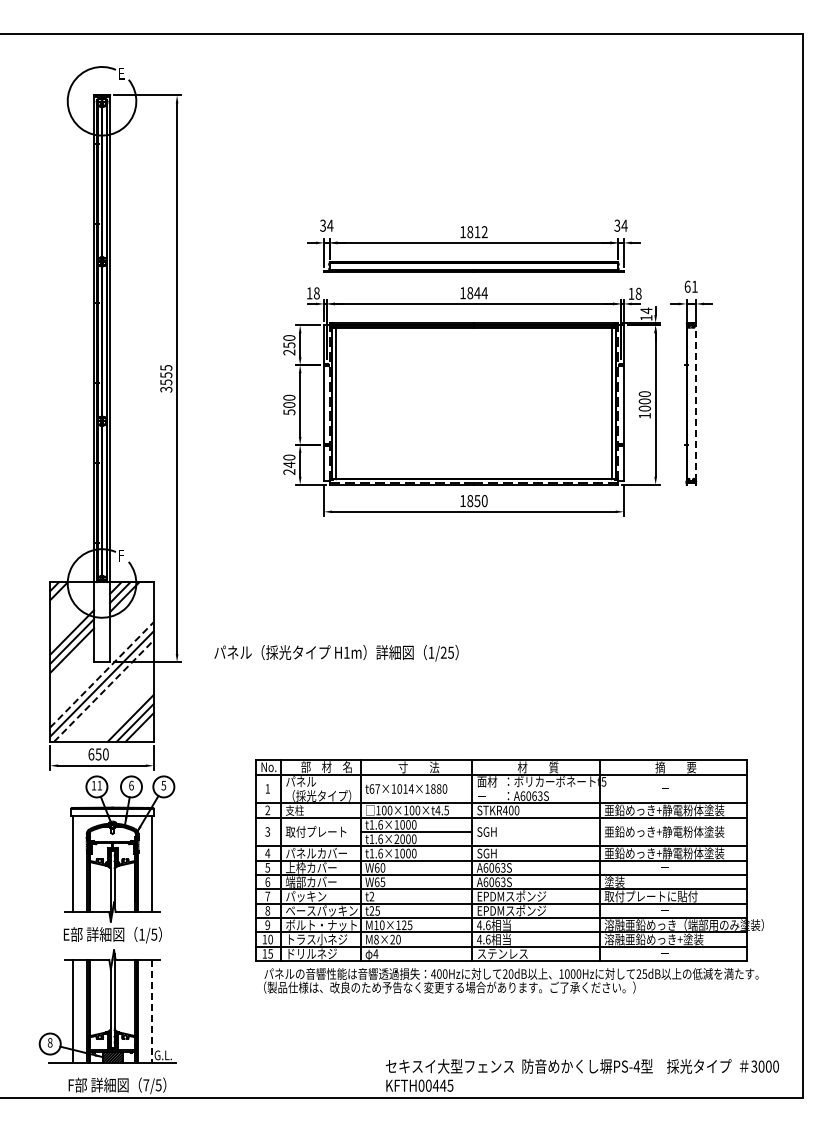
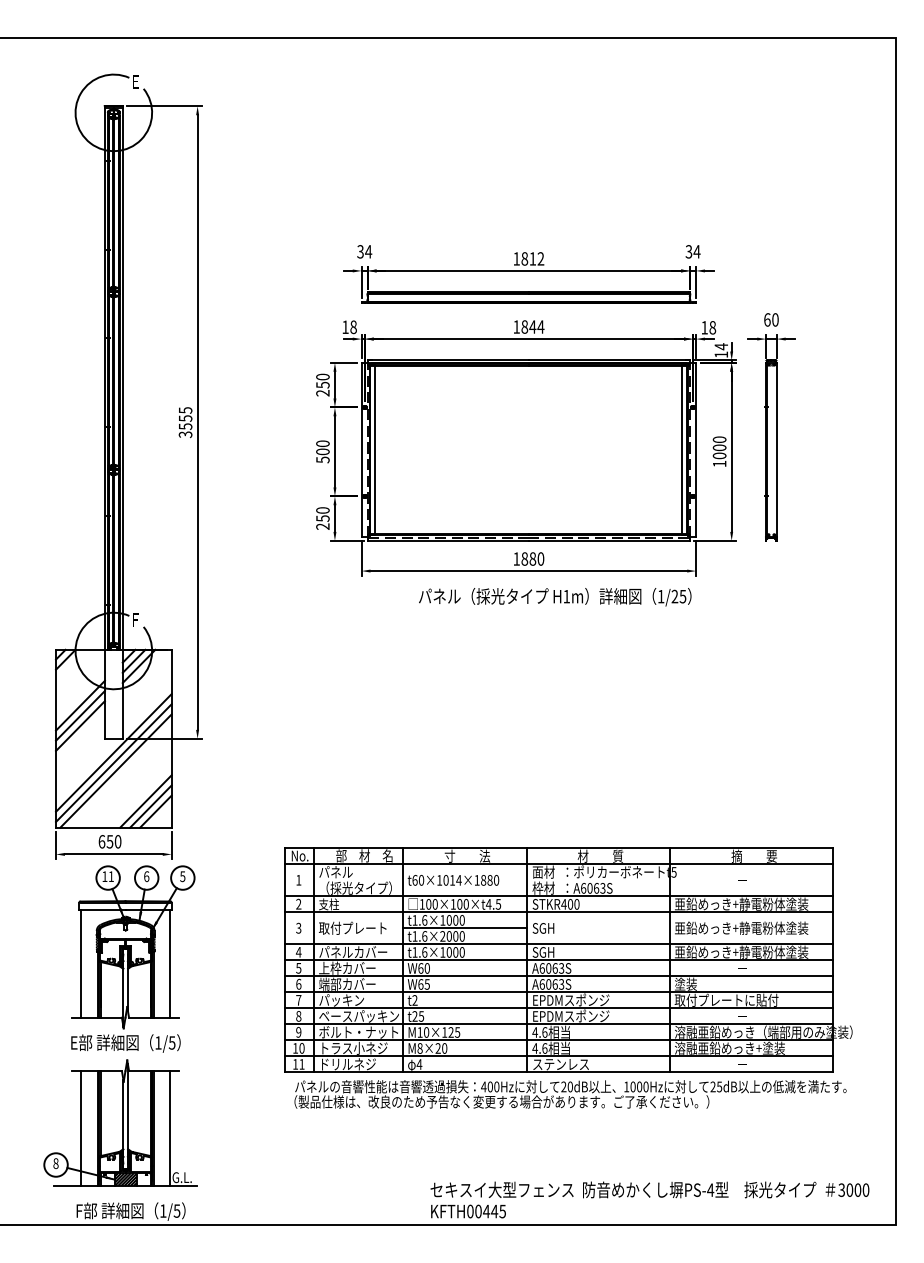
text: (694, 286) -> (775, 319), 61 -> 60
line: (696, 403) -> (777, 450), dashed -> solid
text: (289, 464) -> (323, 518), 240 -> 250
text: (477, 500) -> (532, 558), 1850 -> 1880
text: (336, 653) -> (555, 597), moved
line: (102, 674) -> (114, 752), dashed -> solid
line: (104, 690) -> (116, 770), dashed -> solid
text: (377, 788) -> (421, 879), t67×1014×1880 -> t60×1014×1880
text: (487, 795) -> (544, 887), － -> 枠材
text: (270, 953) -> (301, 1063), 15 -> 11
line: (152, 1011) -> (170, 1128), dashed -> solid
text: (146, 1085) -> (163, 1211), 7/5 -> 1/5

